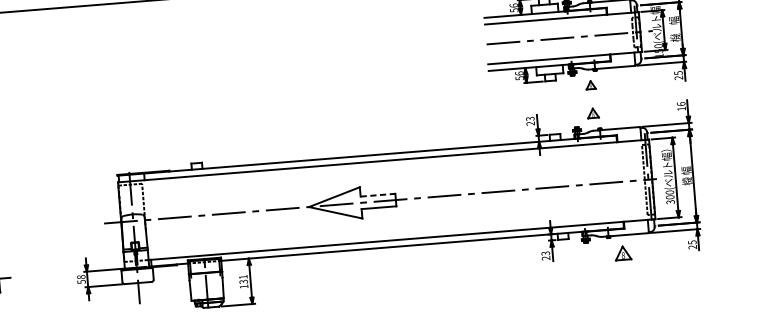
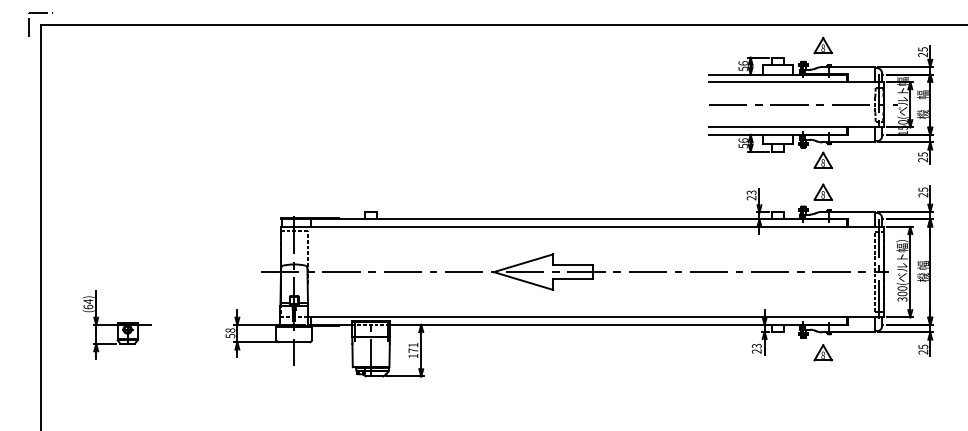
part: (590, 84) -> (822, 159), size x1.67
text: (681, 106) -> (923, 192), 16 -> 25
part: (592, 112) -> (822, 191), size x1.43
line: (377, 195) -> (572, 265), dashed -> solid
part: (622, 253) -> (822, 352), moved
text: (243, 281) -> (413, 350), 131 -> 171

